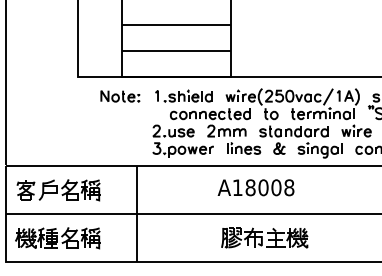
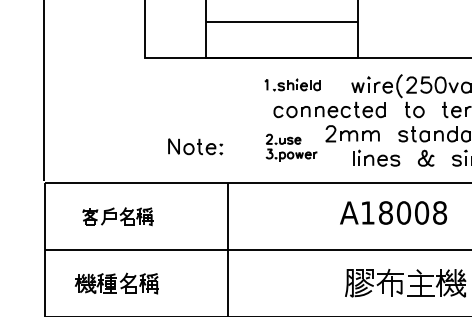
part: (183, 95) -> (292, 84), size x0.7
part: (120, 96) -> (195, 146), moved
part: (182, 140) -> (290, 146), size x0.6
part: (58, 190) -> (117, 216), size x0.6
part: (57, 238) -> (116, 283), size x0.7

